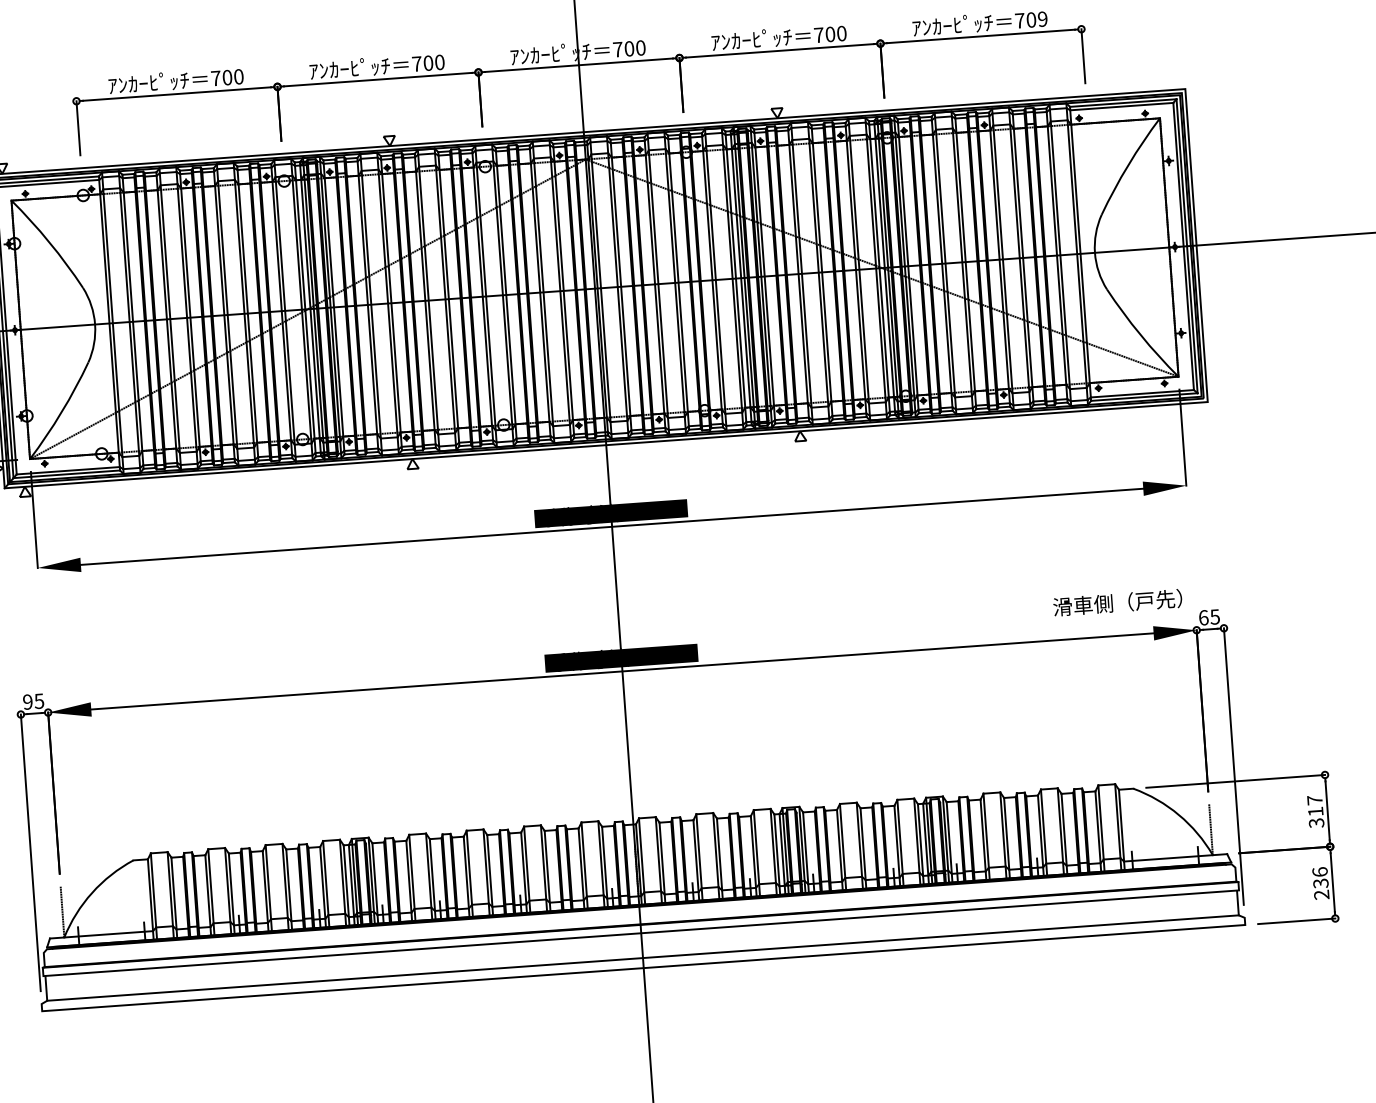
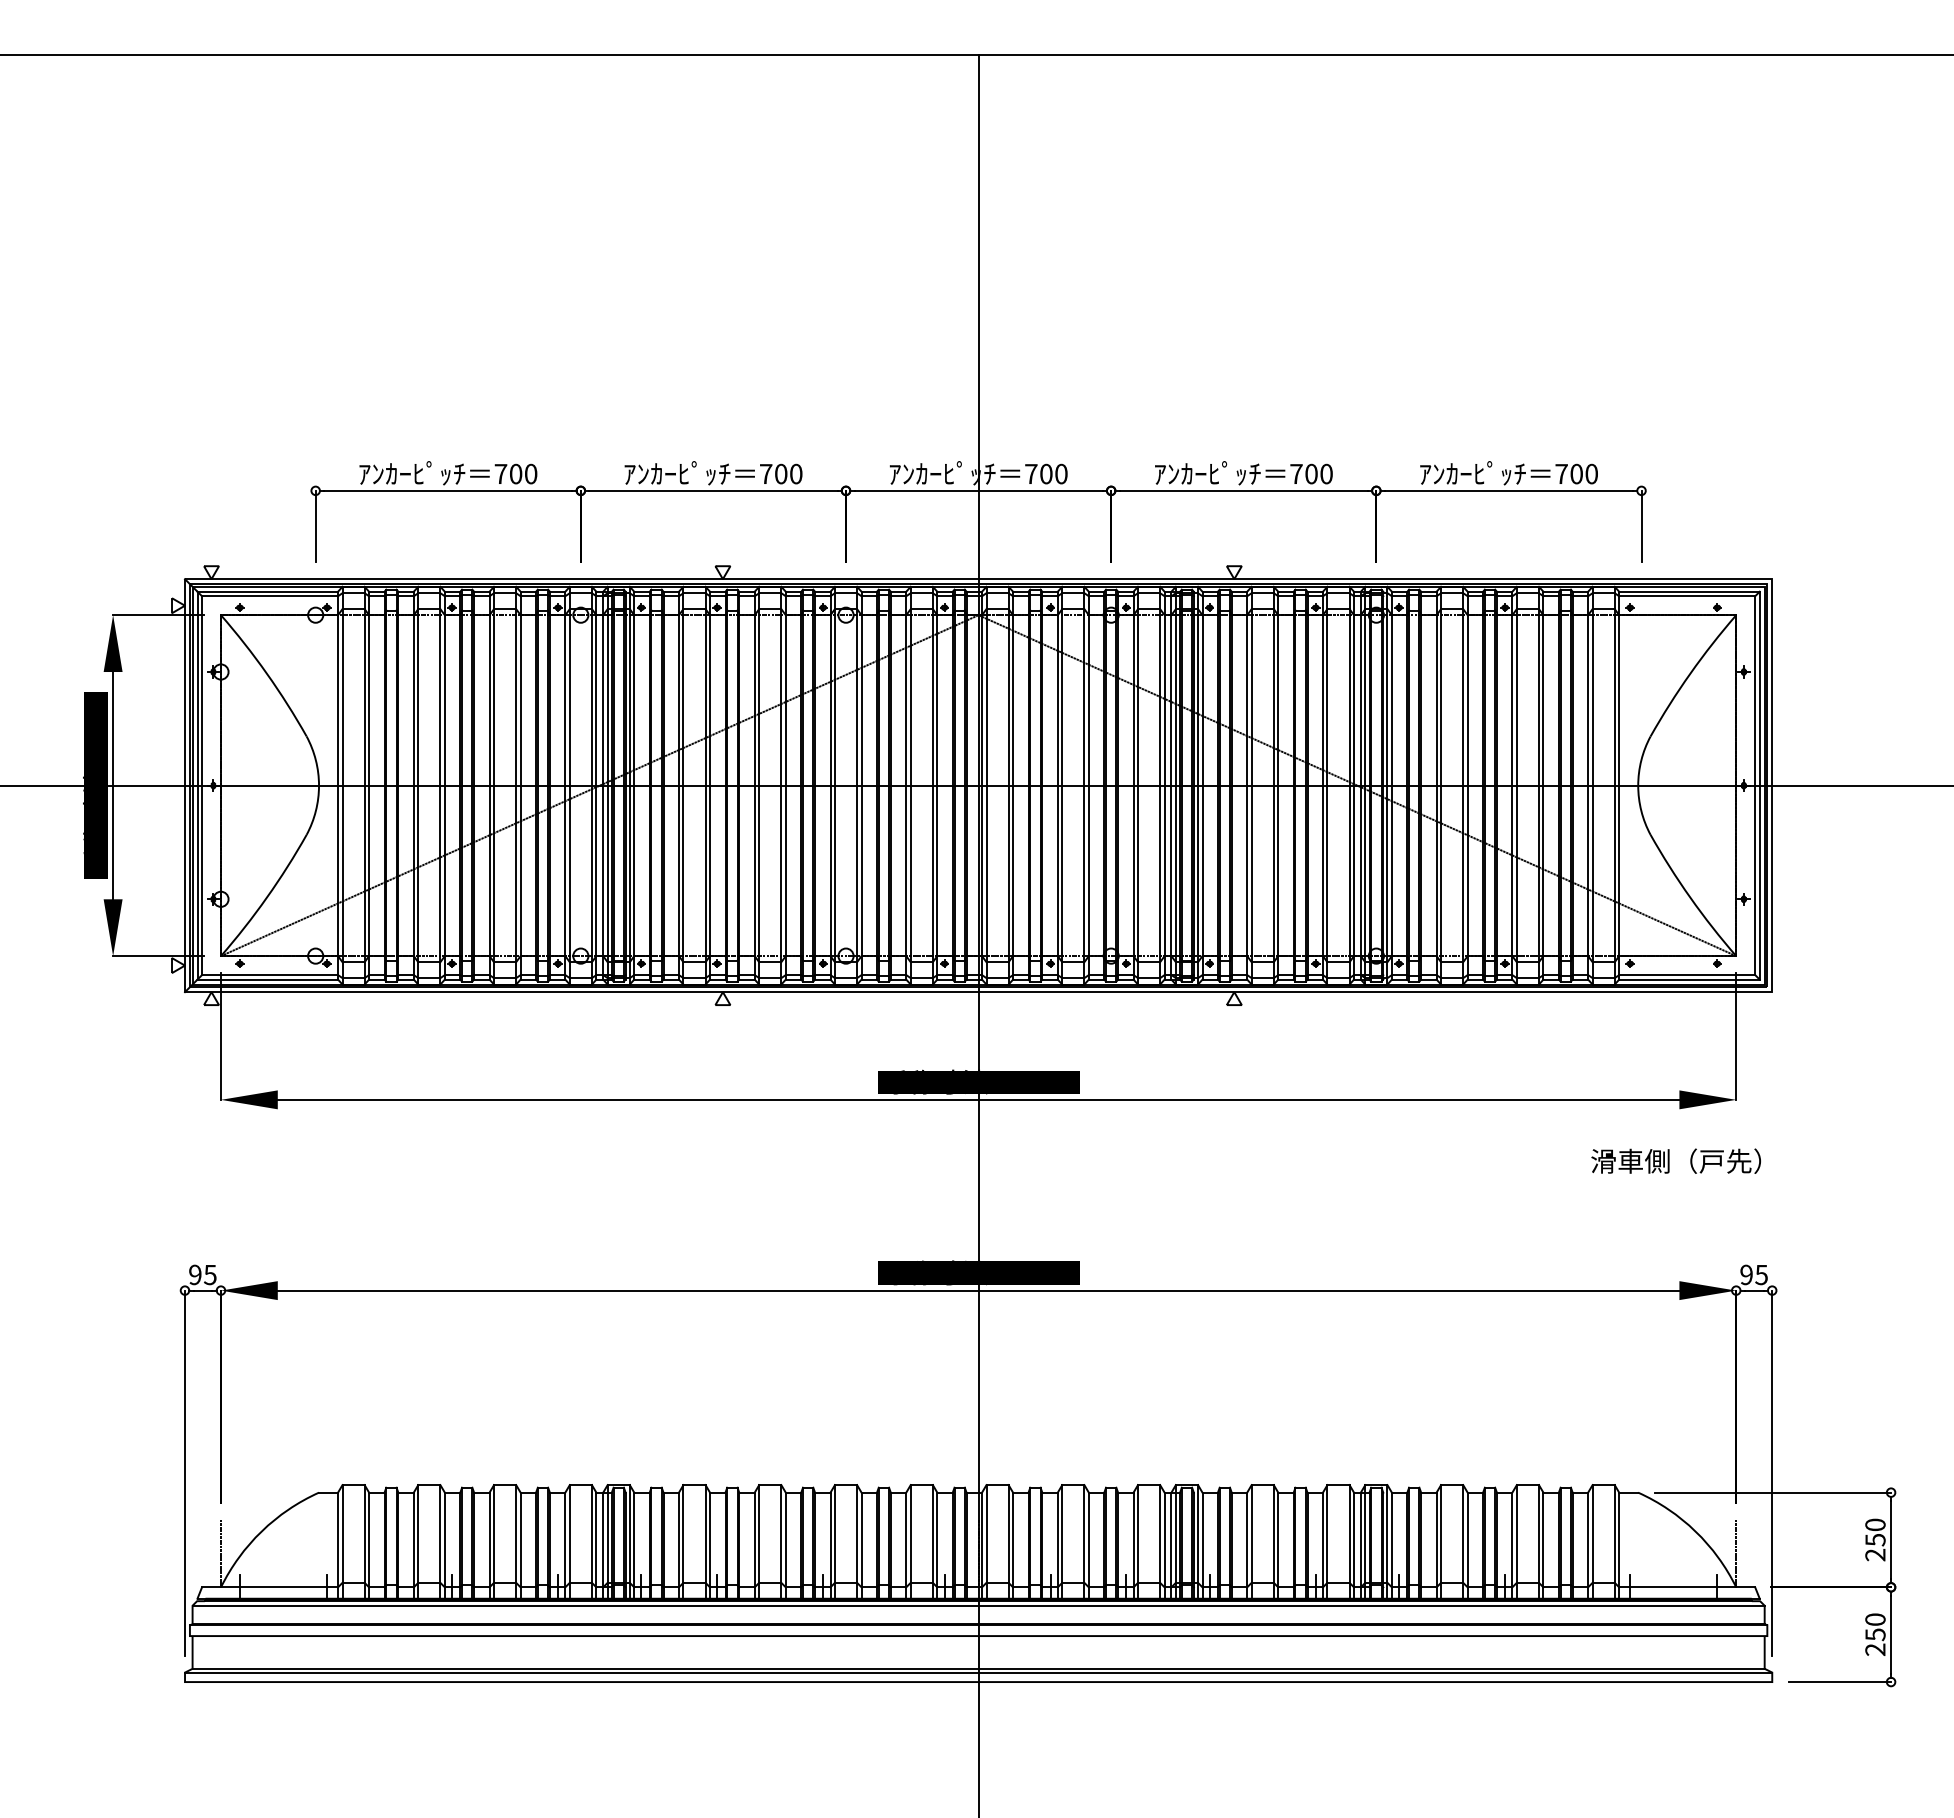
text: (1042, 19) -> (1591, 474), 709 -> 700
text: (1117, 602) -> (1675, 1160), moved
text: (1203, 617) -> (1746, 1274), 65 -> 95
text: (1315, 811) -> (1875, 1539), 317 -> 250
text: (1320, 877) -> (1875, 1626), 236 -> 250
line: (639, 910) -> (978, 1605), added
line: (643, 960) -> (978, 1672), added

